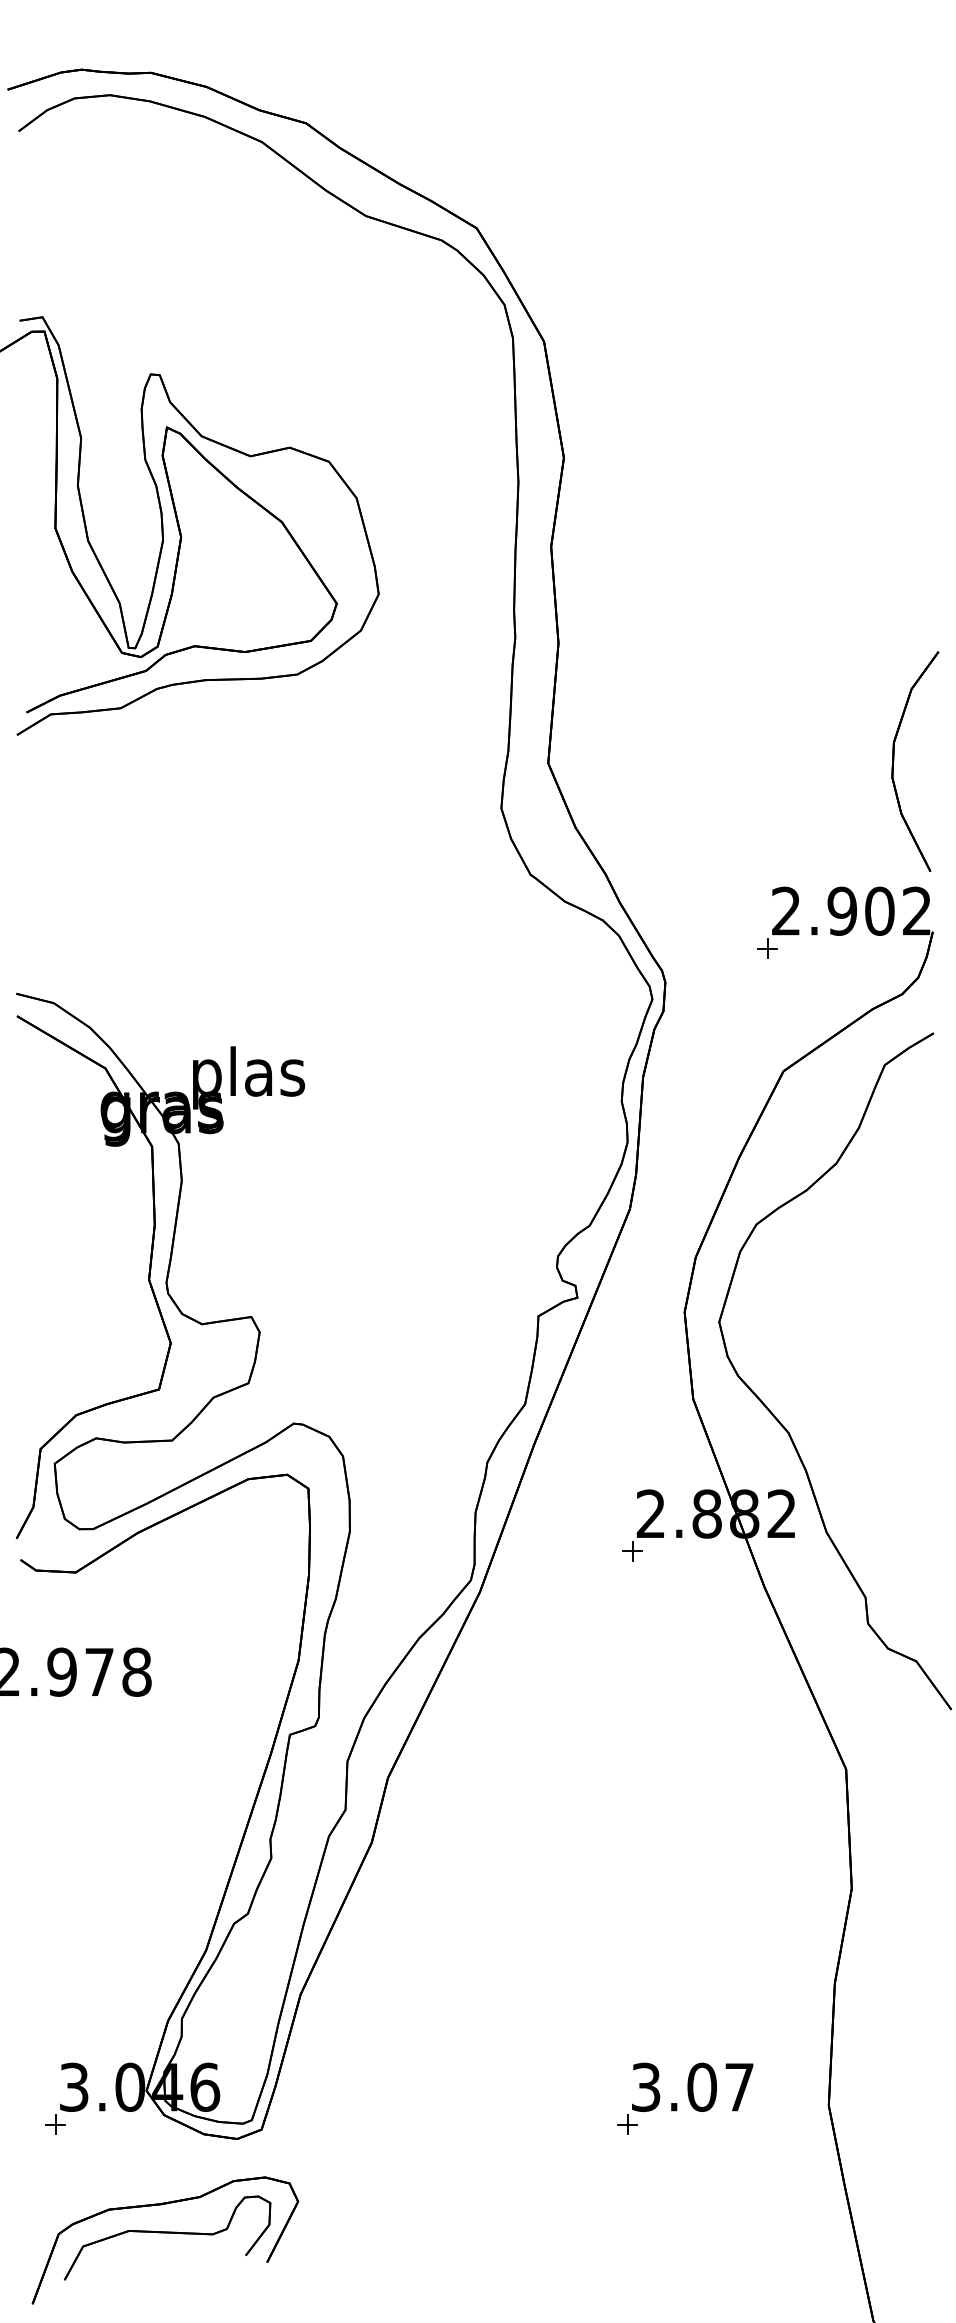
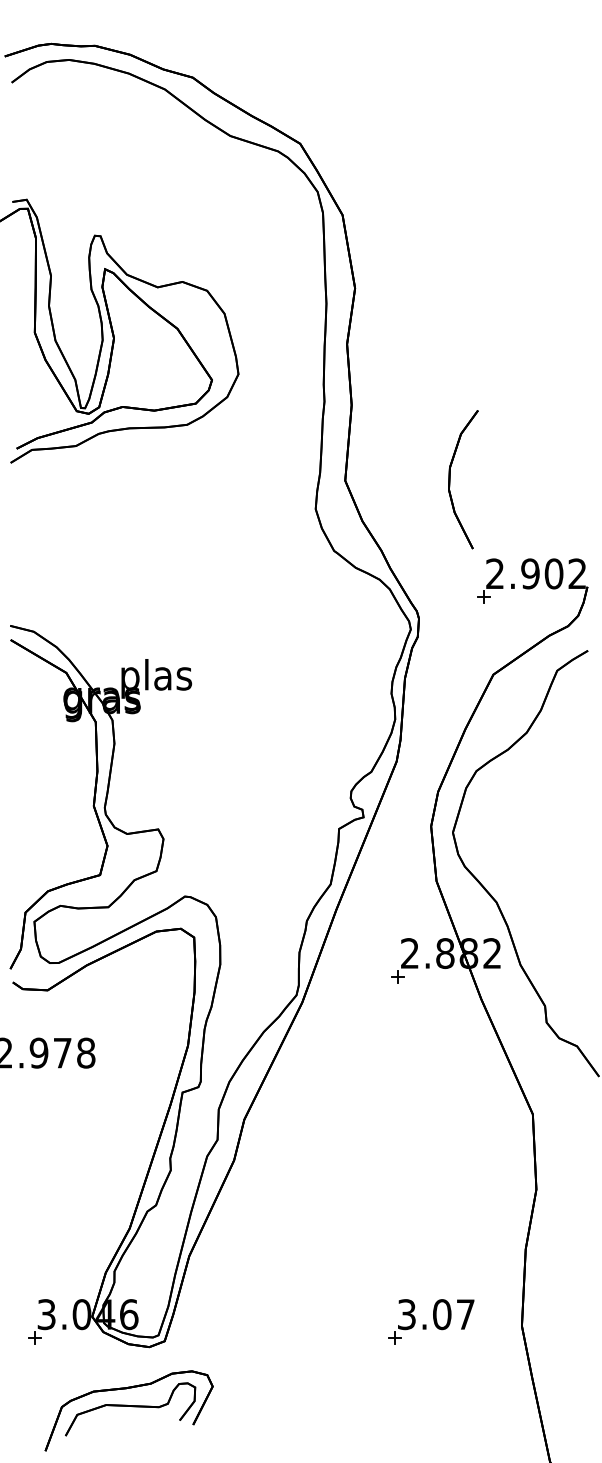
part: (894, 761) -> (450, 479), moved
part: (164, 2239) -> (128, 1410), moved

